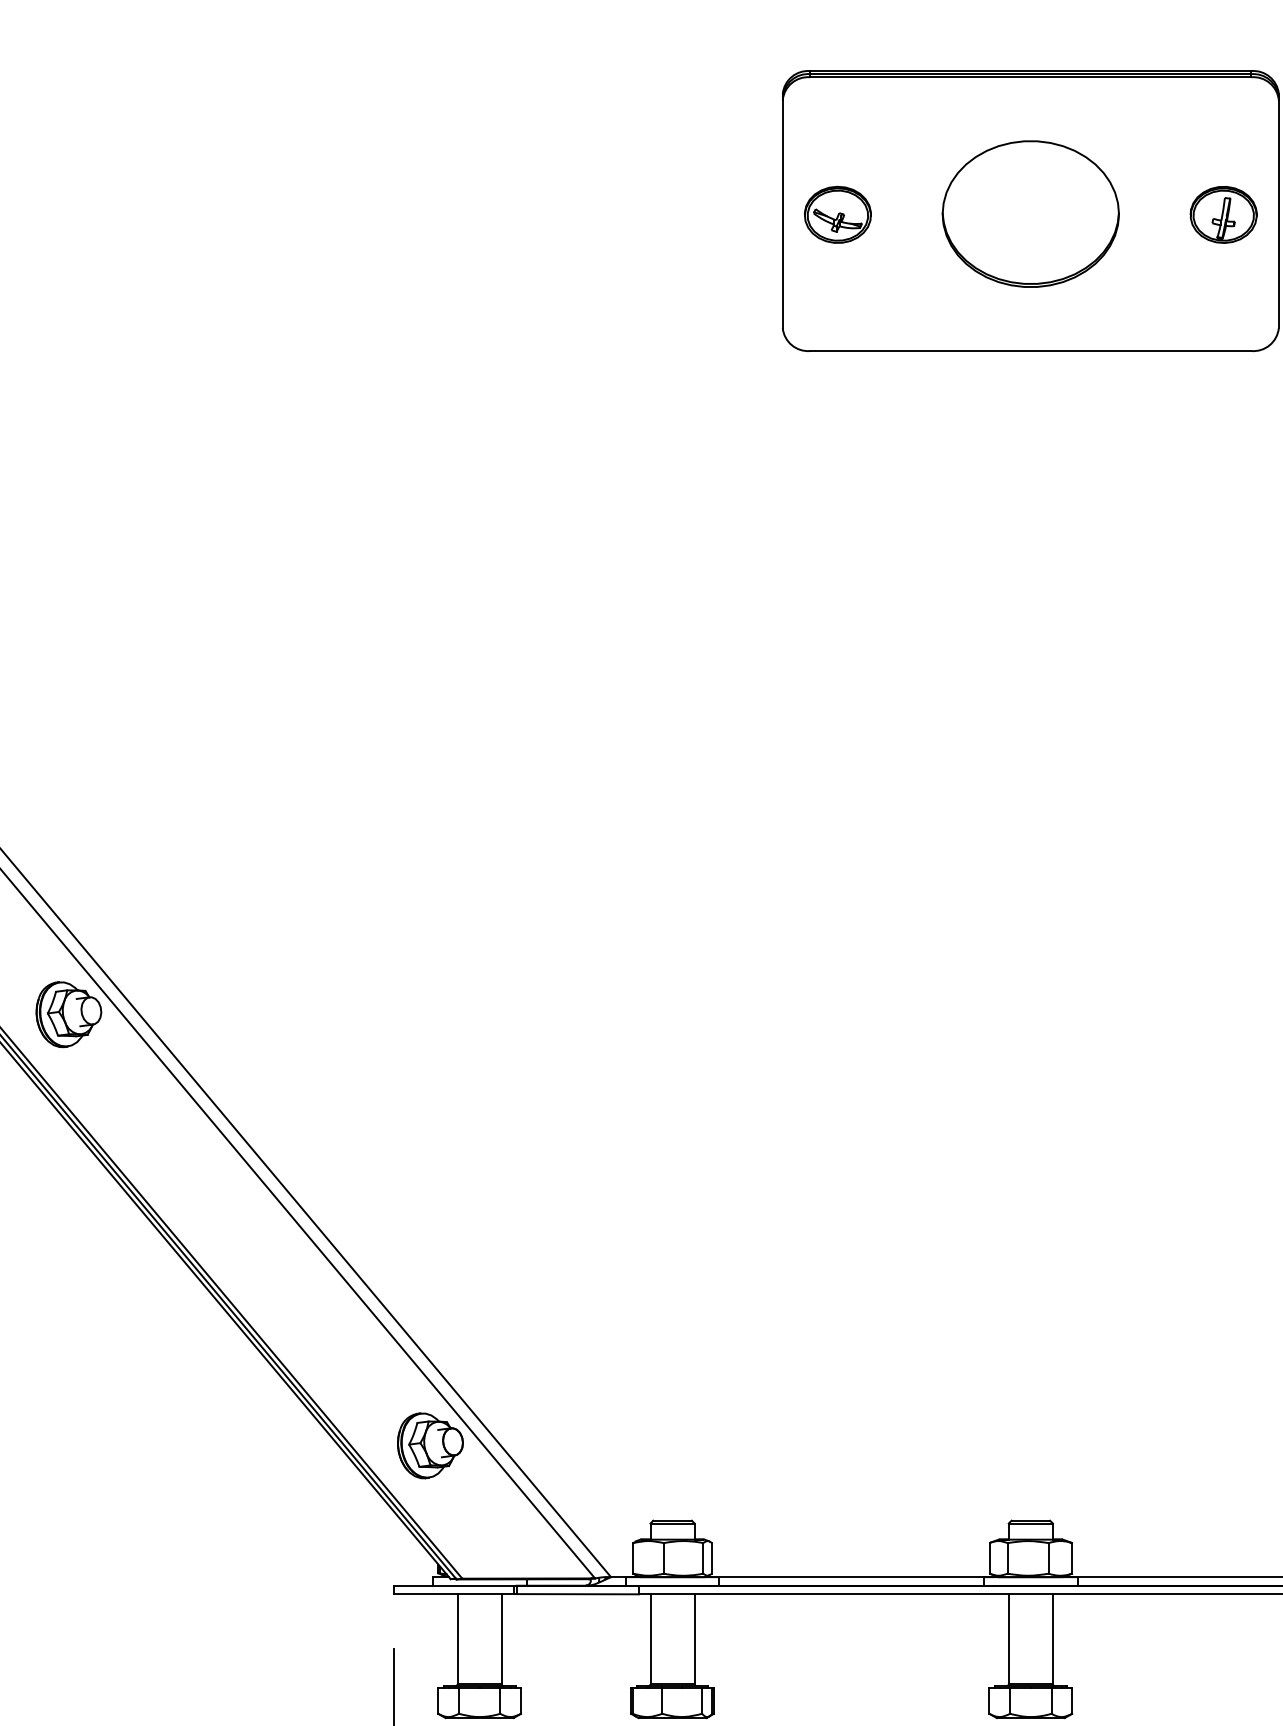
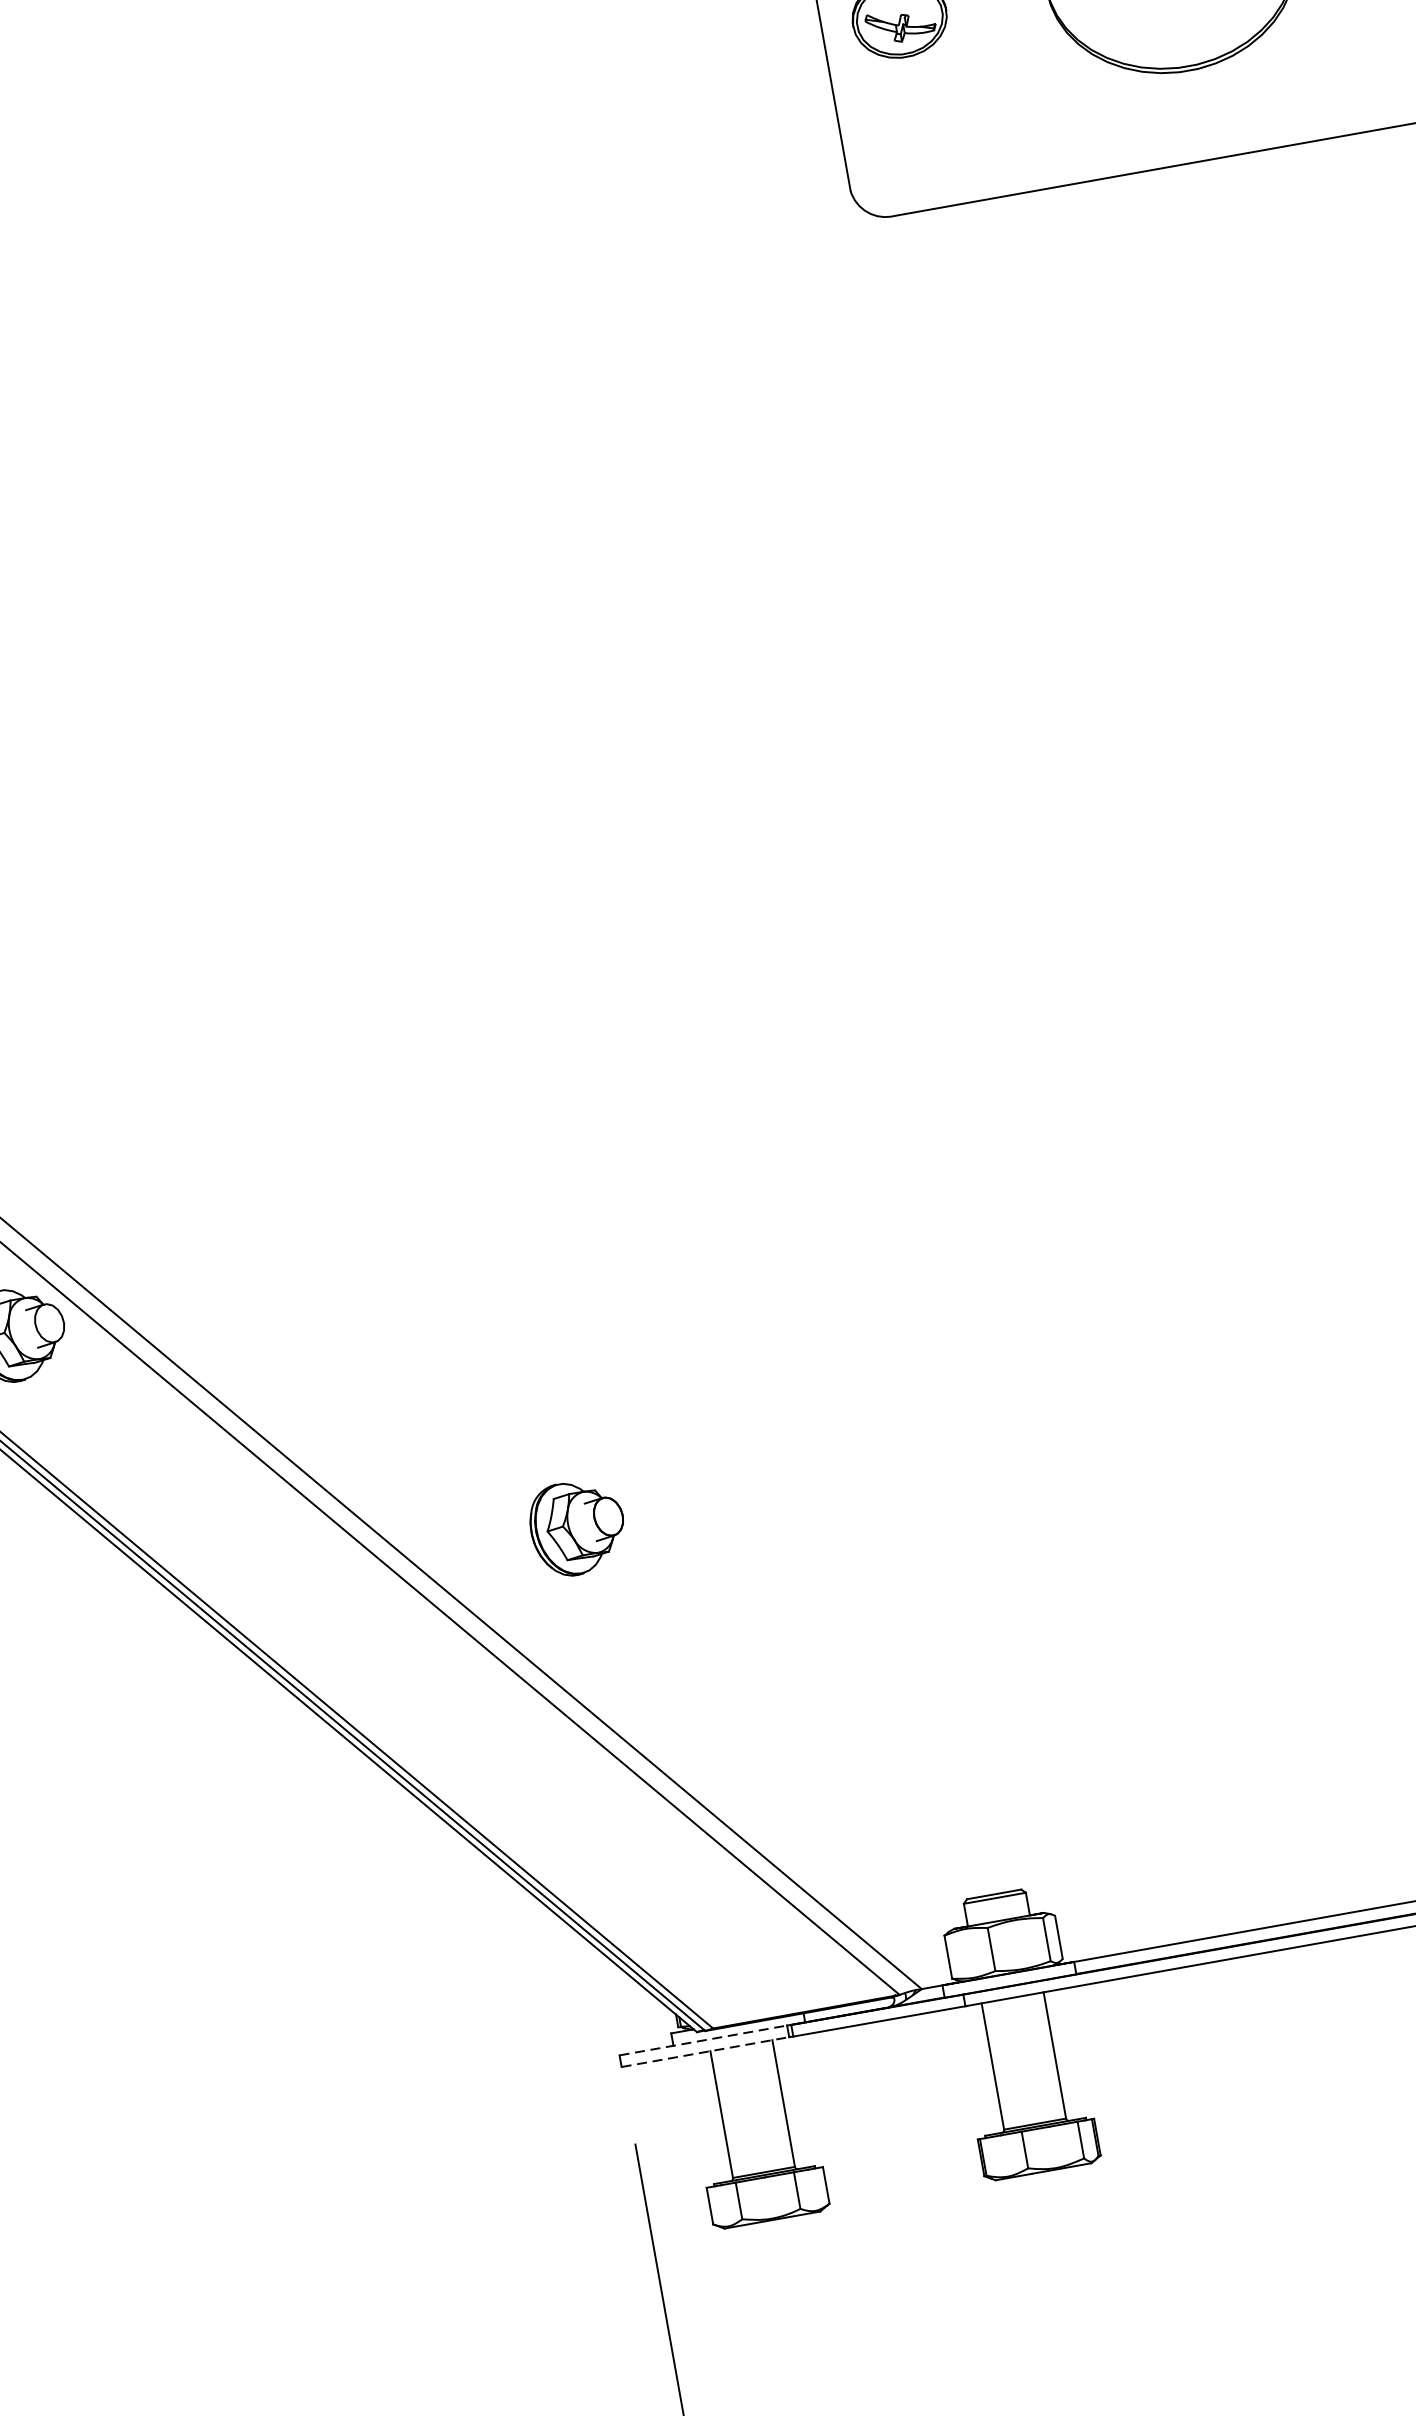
part: (430, 1445) -> (577, 1527), moved
line: (454, 1585) -> (703, 2040), solid -> dashed
line: (454, 1593) -> (705, 2051), solid -> dashed

